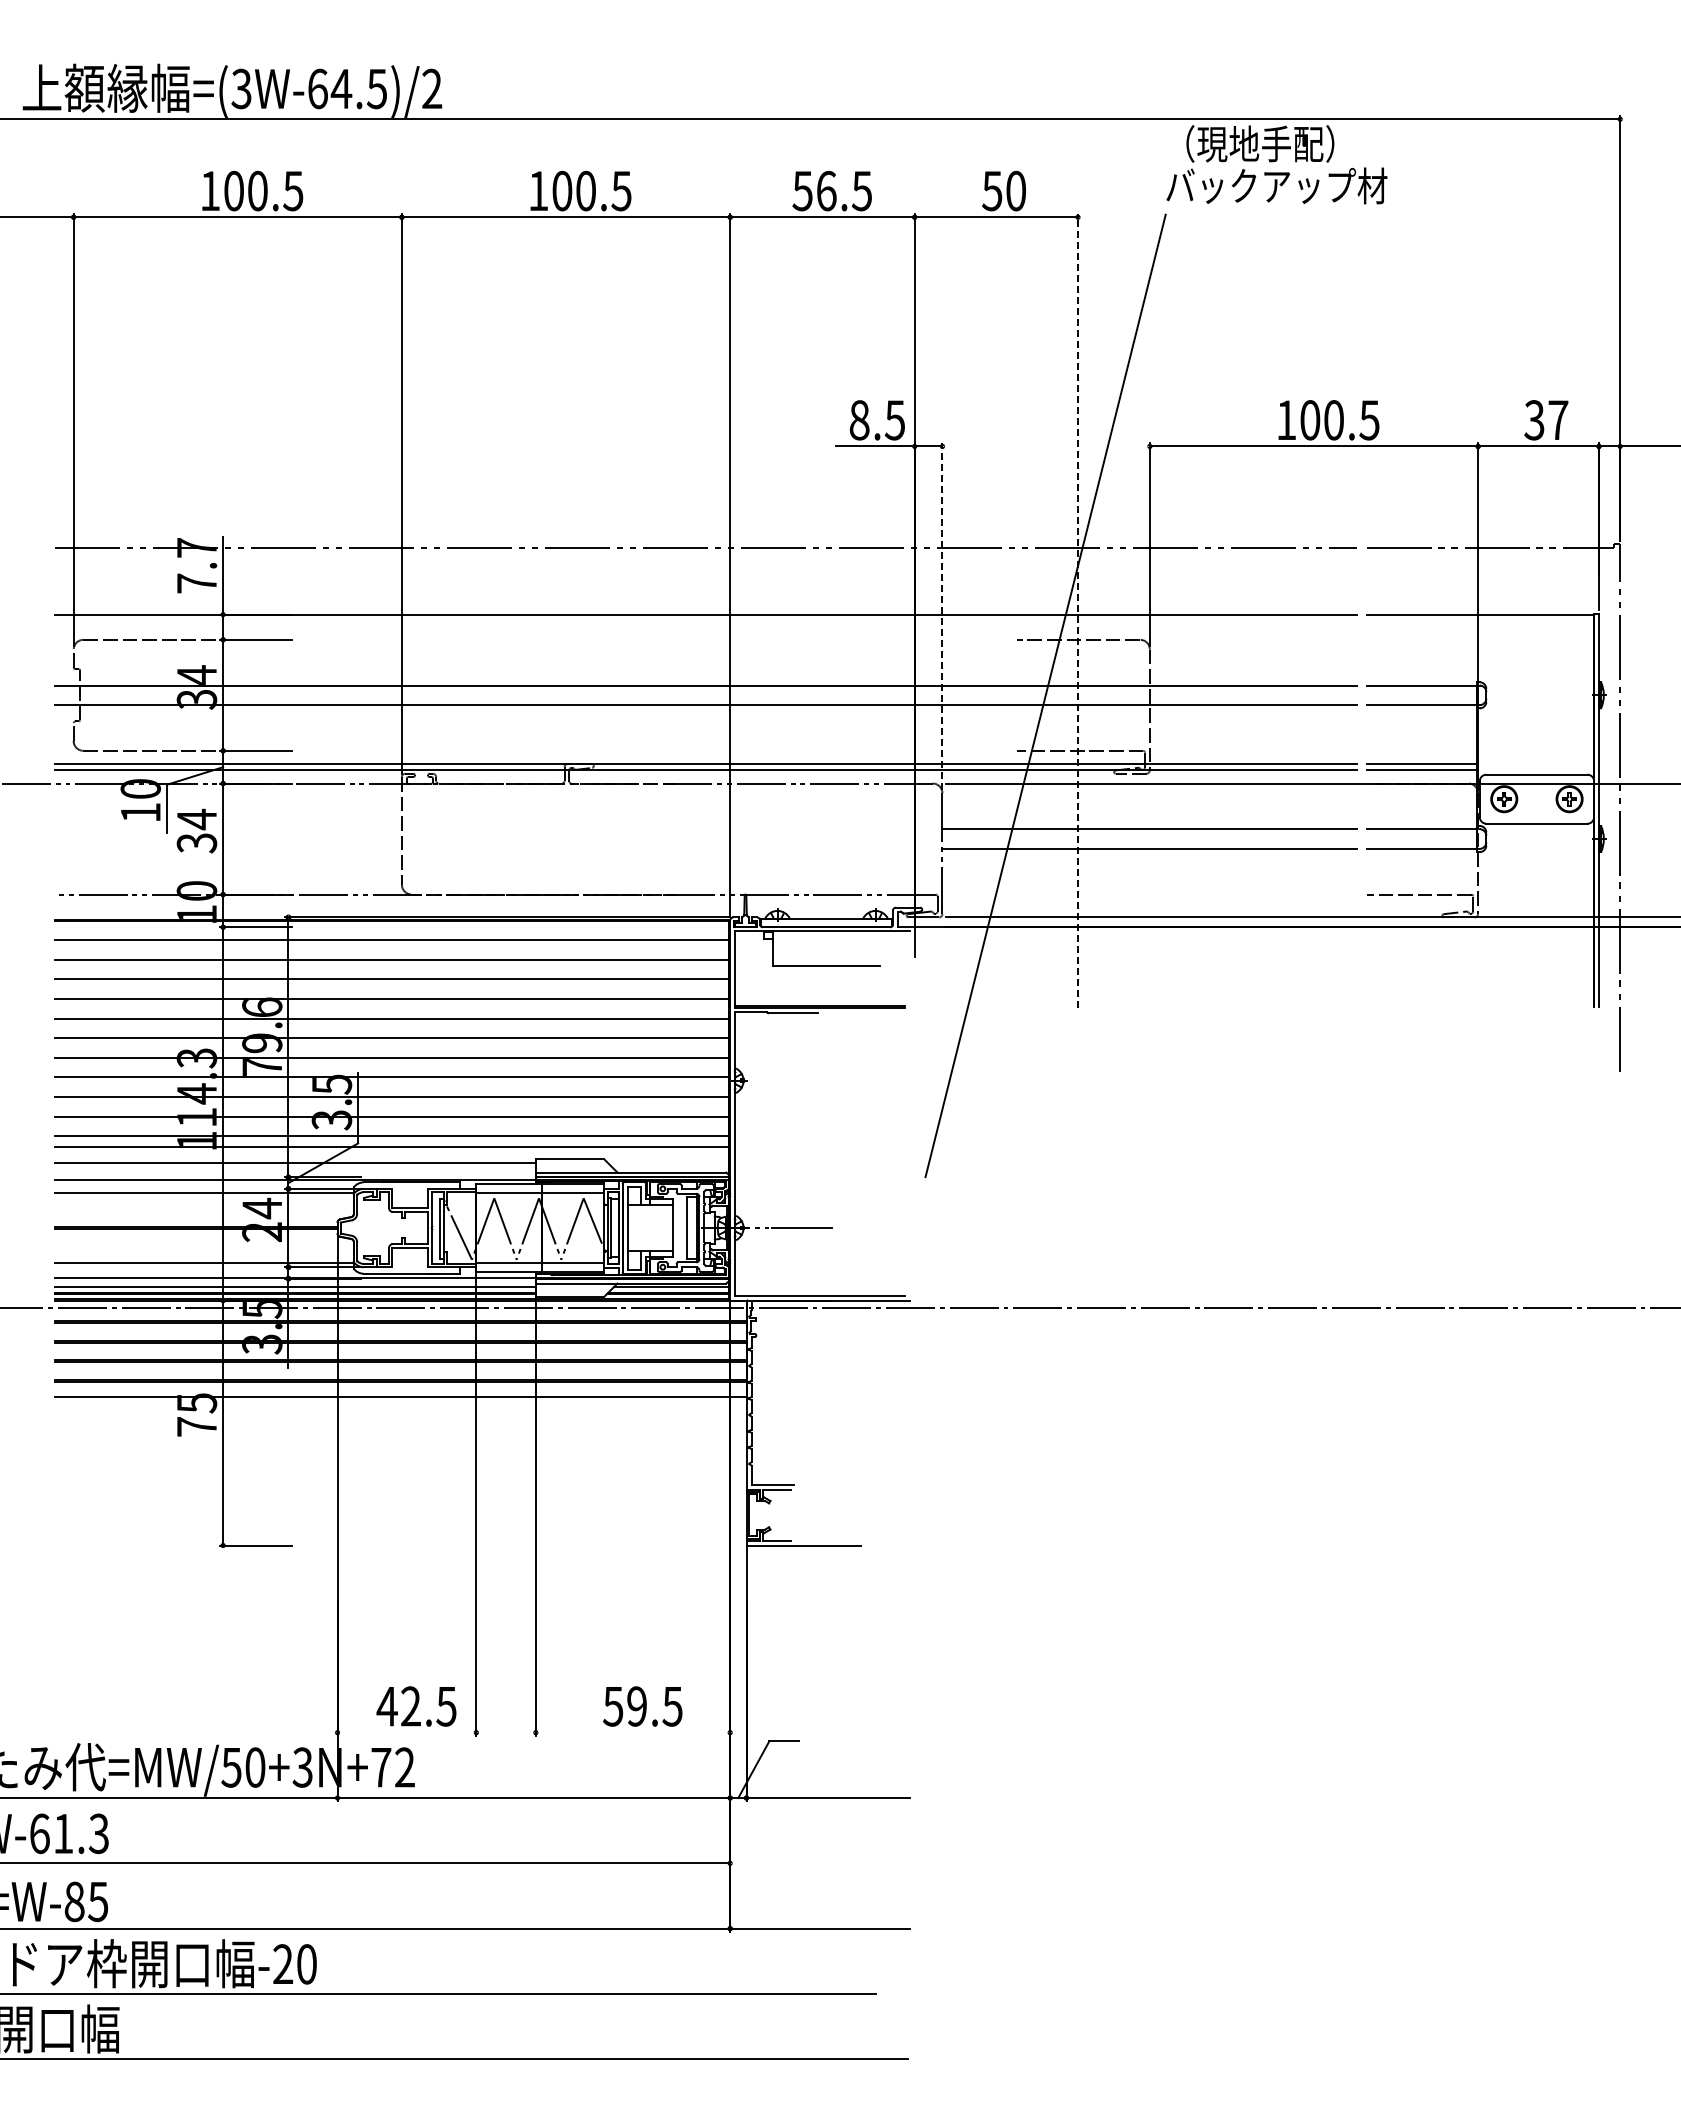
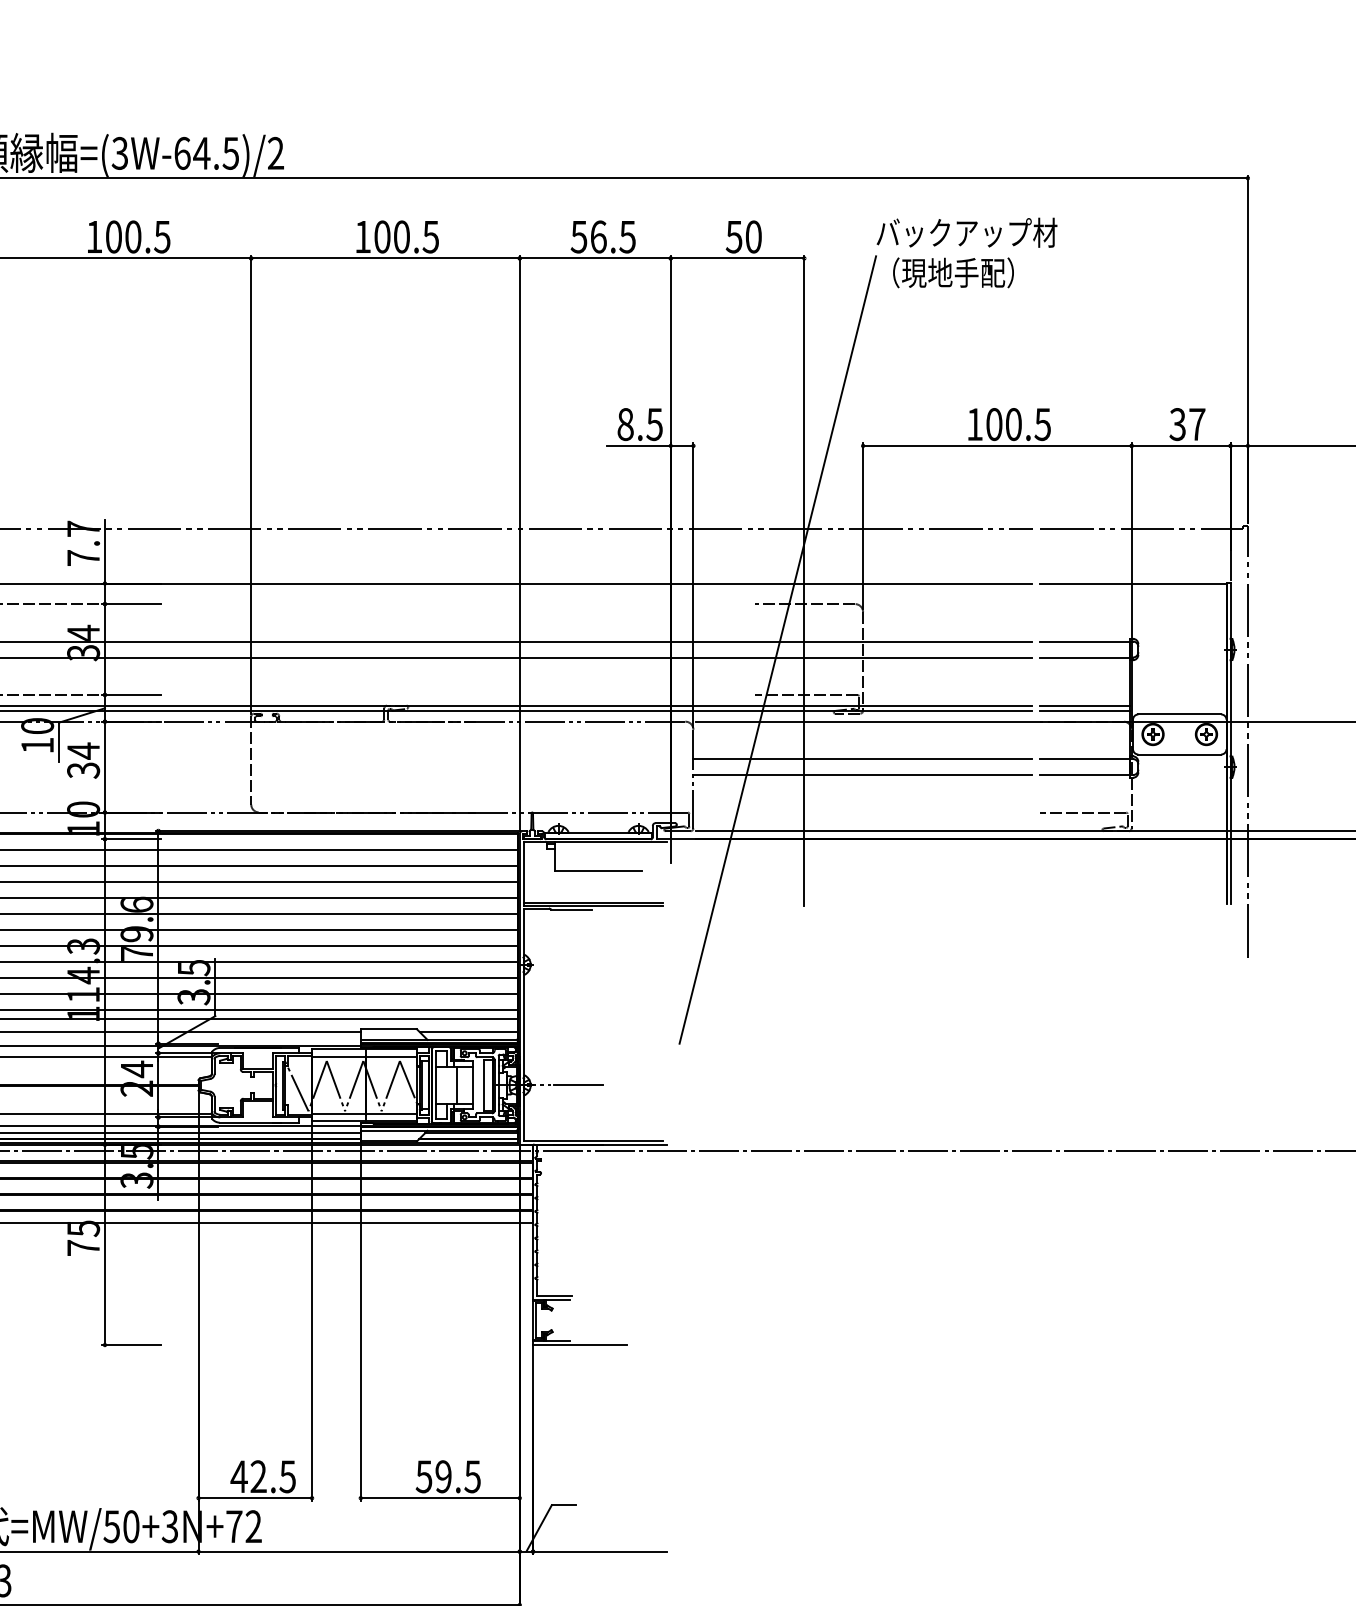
text: (1260, 143) -> (953, 272), moved
line: (1078, 610) -> (804, 580), dashed -> solid
line: (942, 616) -> (693, 585), dashed -> solid
line: (668, 1163) -> (469, 1032), added
line: (653, 1227) -> (457, 1084), added
line: (406, 1732) -> (254, 1498), added
line: (632, 1732) -> (439, 1498), added

